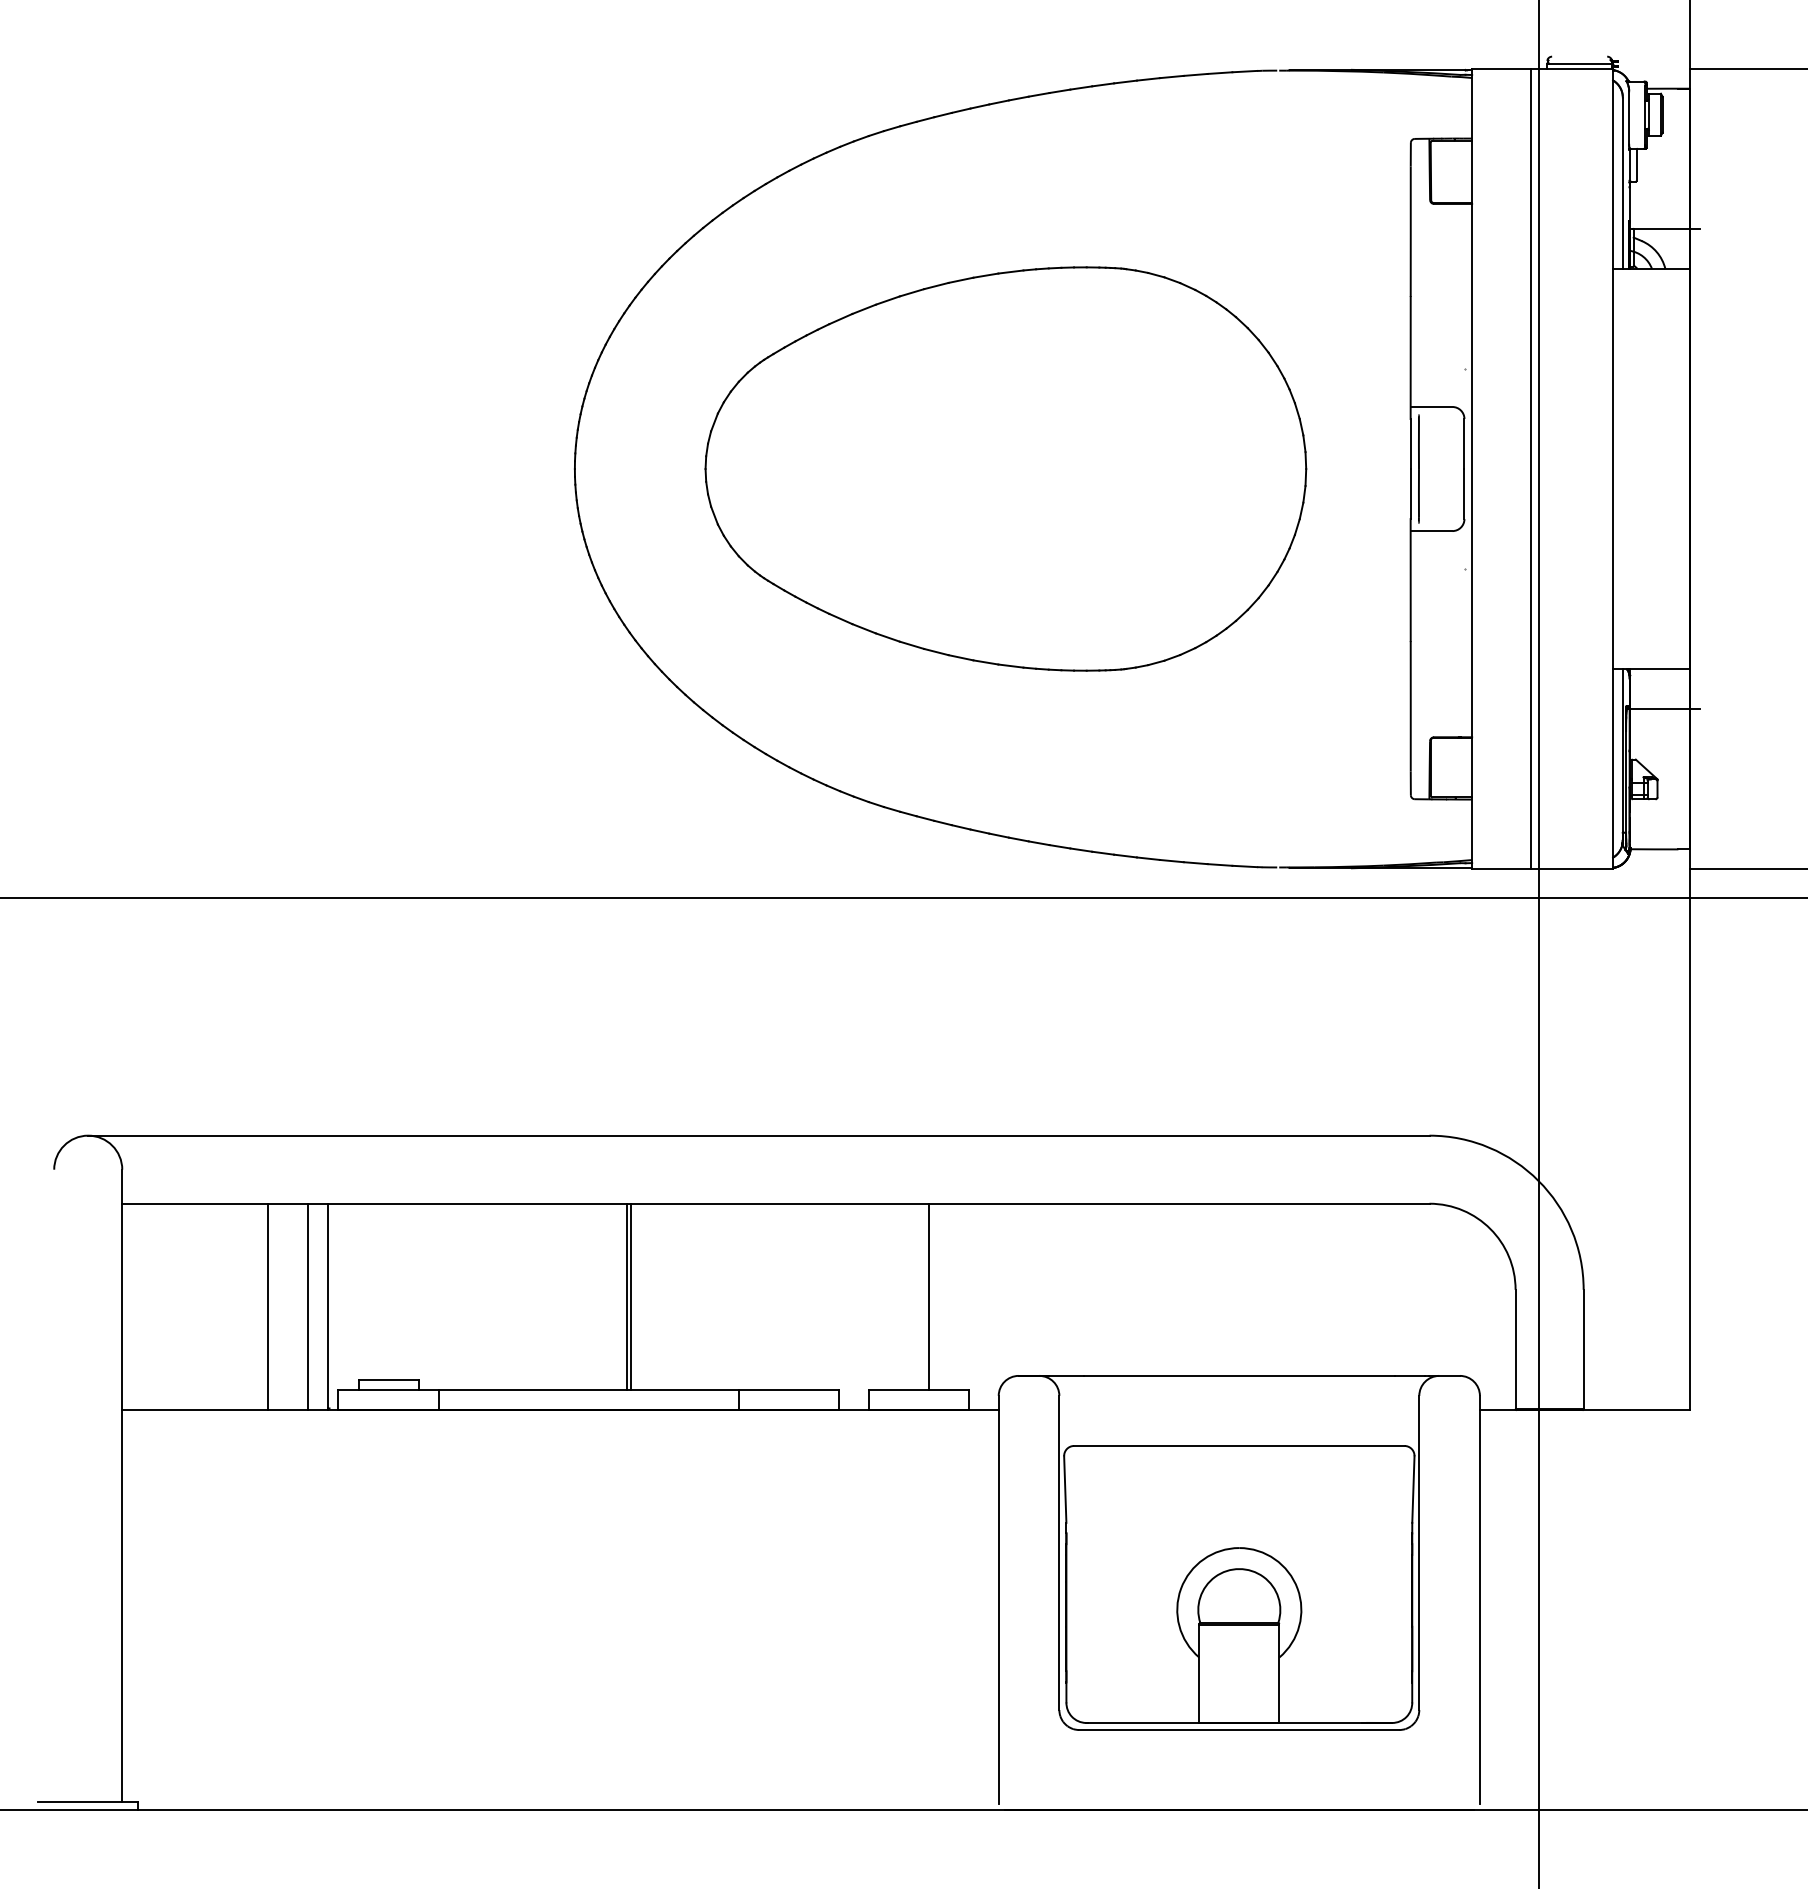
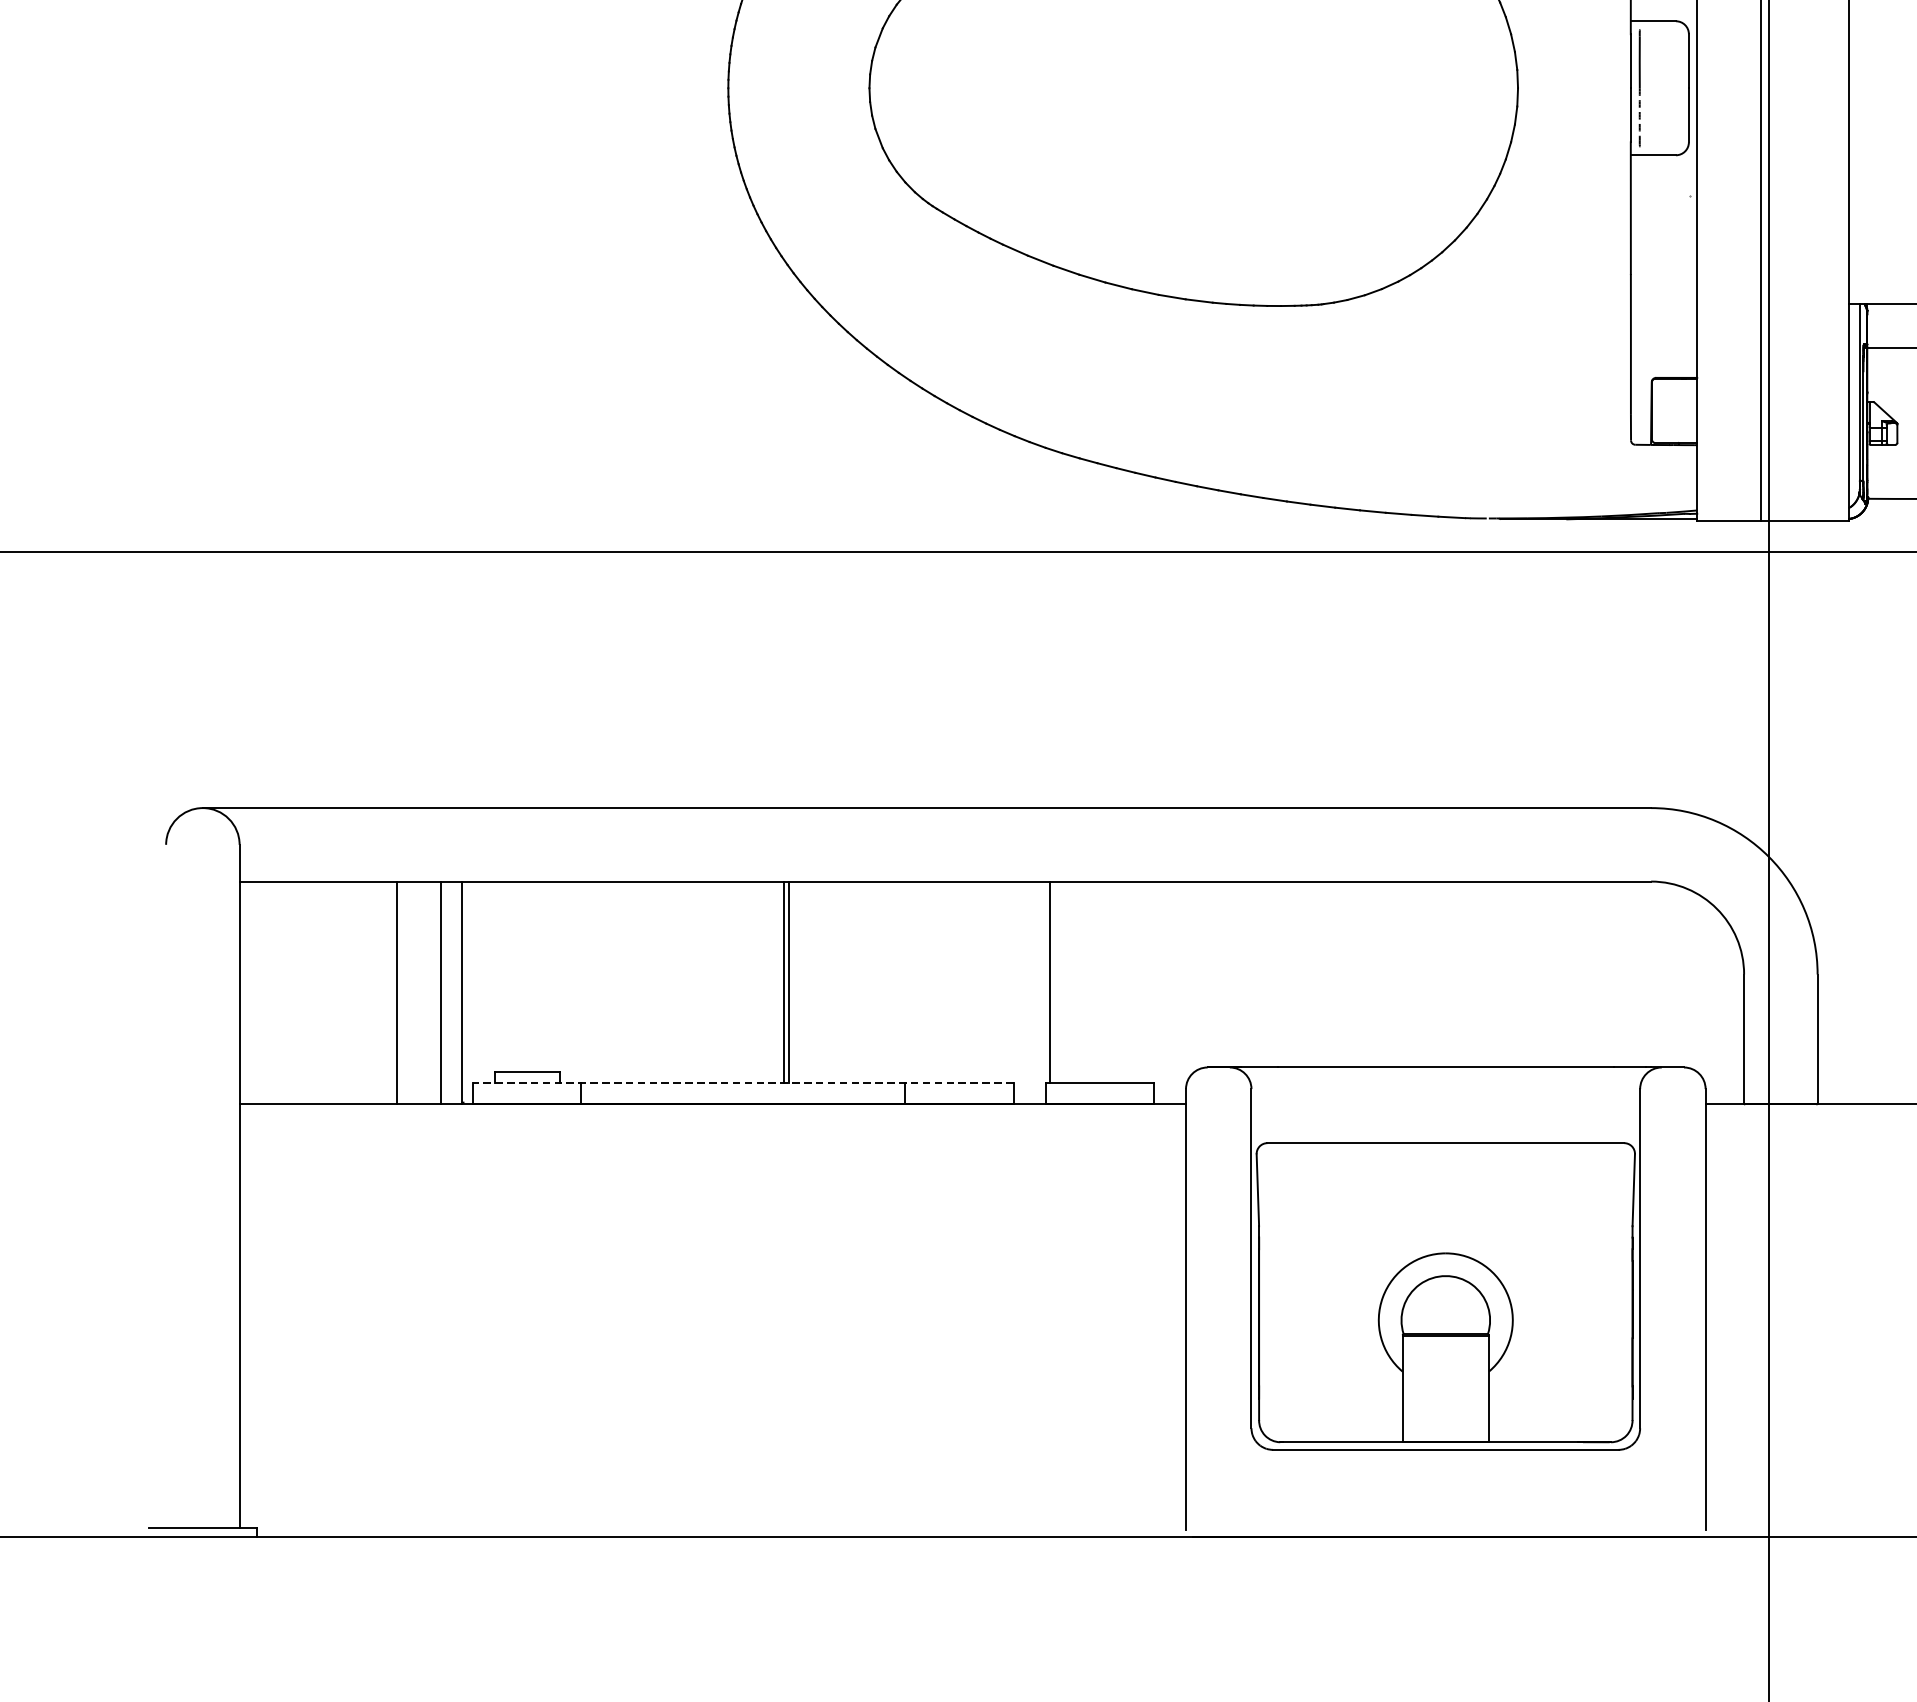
arc: (1418, 493) -> (1639, 114), solid -> dashed
line: (929, 1296) -> (1050, 981), moved
line: (588, 1389) -> (743, 1082), solid -> dashed

